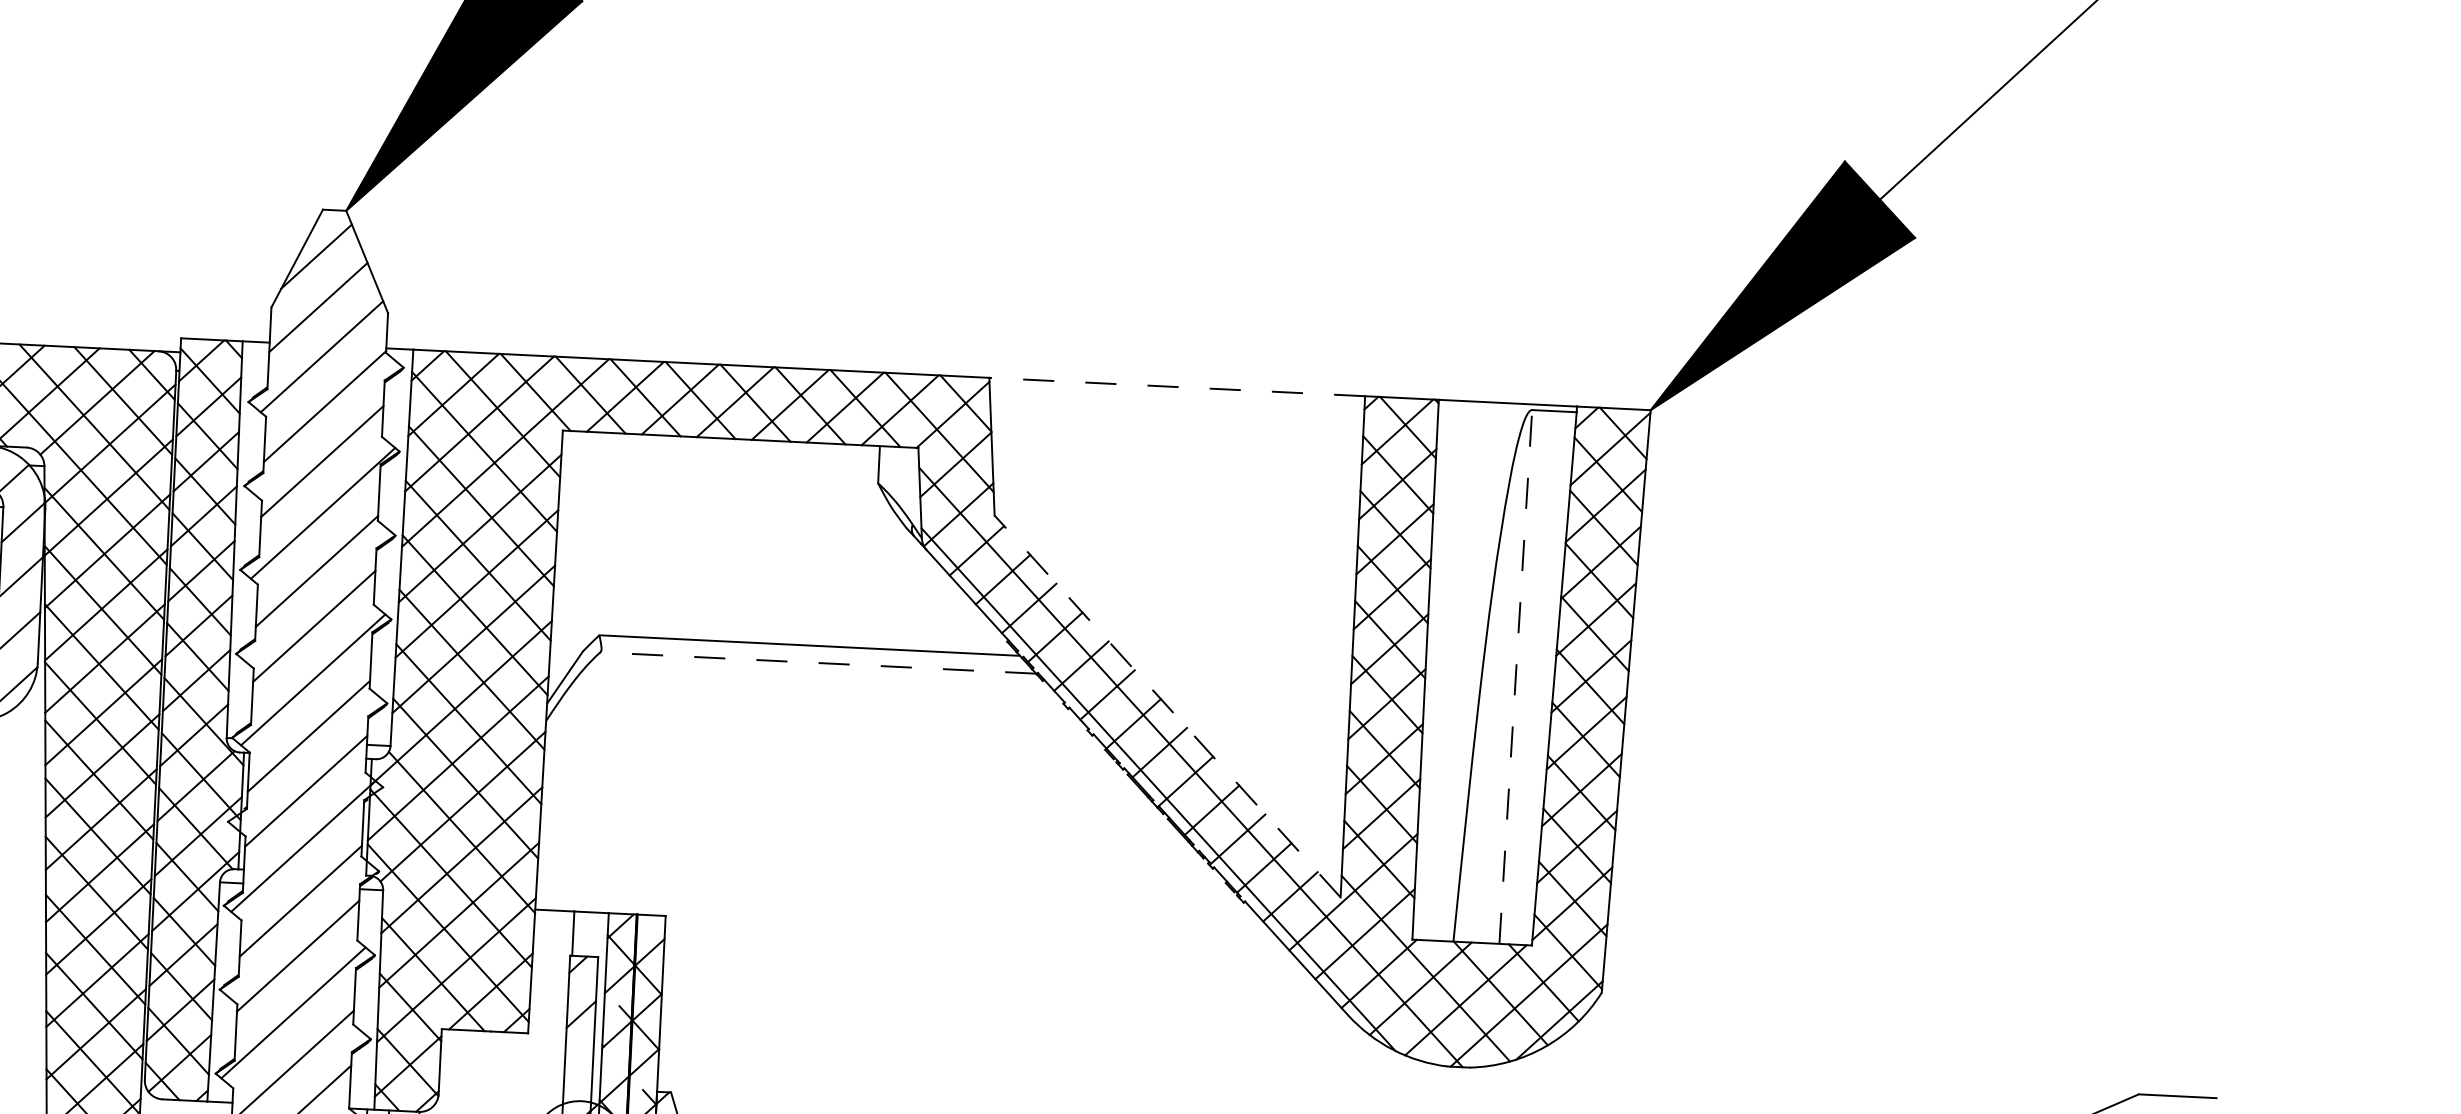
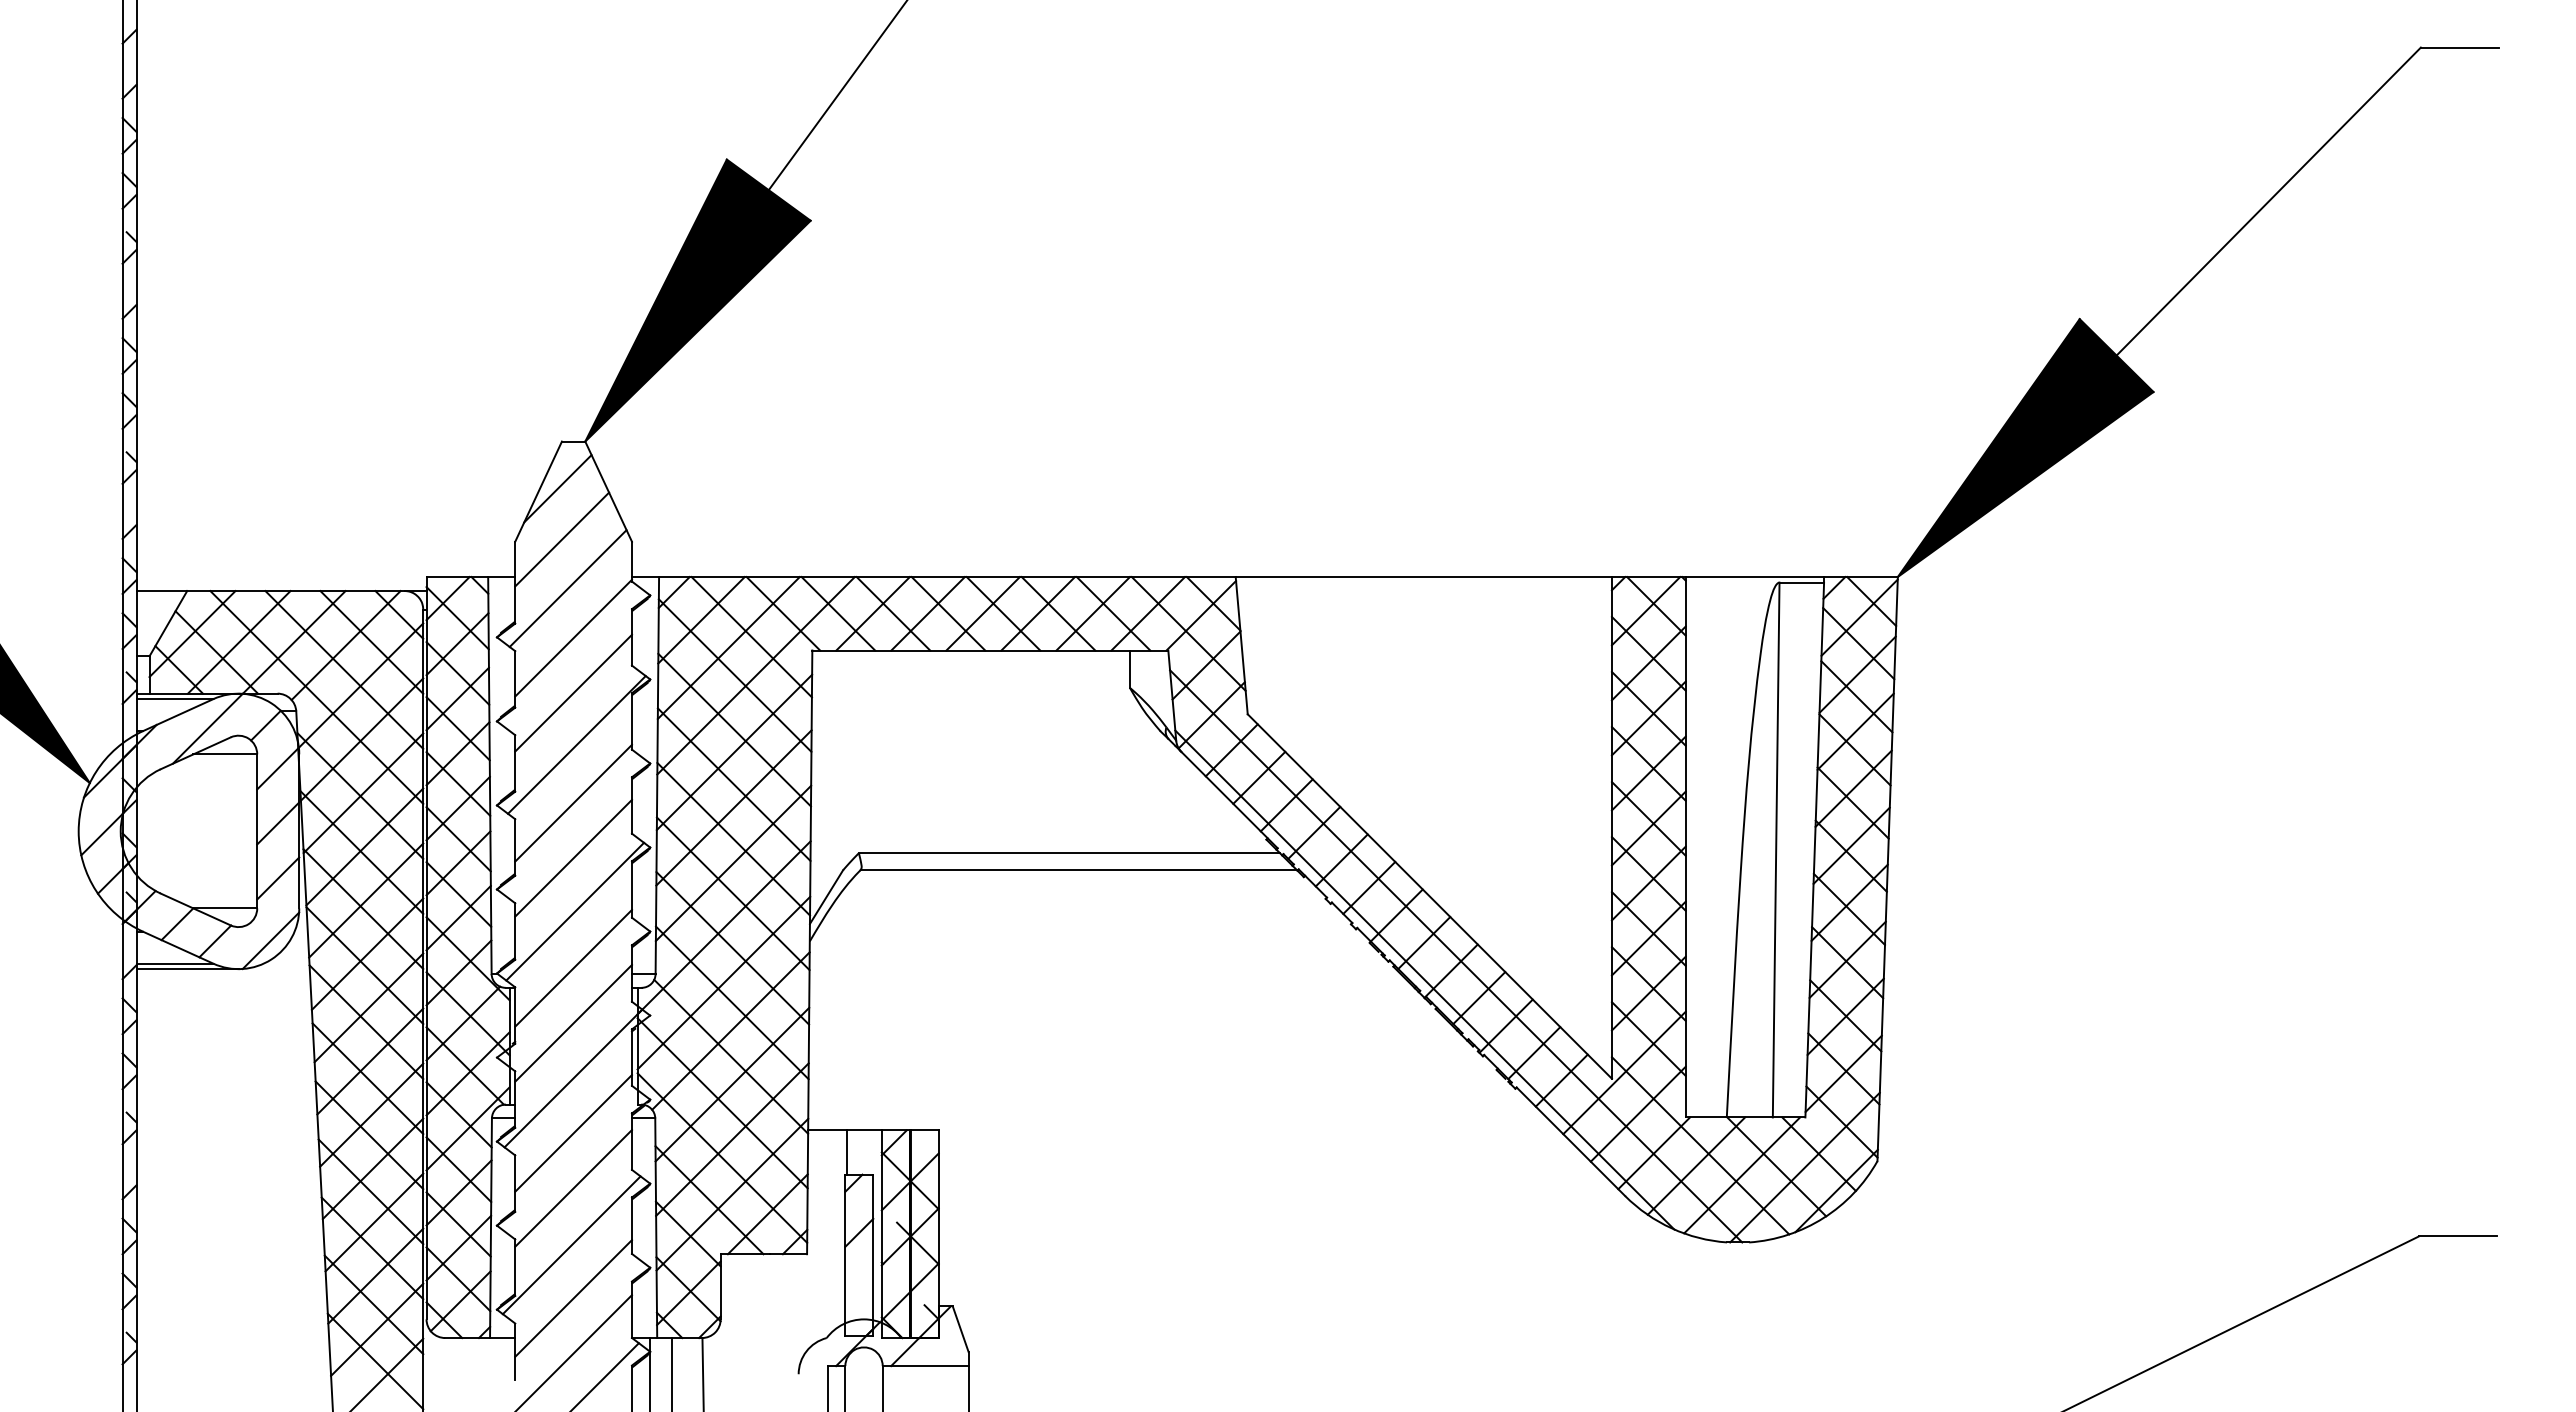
line: (1176, 386) -> (1423, 576), dashed -> solid
line: (817, 663) -> (1078, 870), dashed -> solid
line: (1516, 676) -> (1776, 849), dashed -> solid
line: (1167, 706) -> (1429, 896), dashed -> solid

